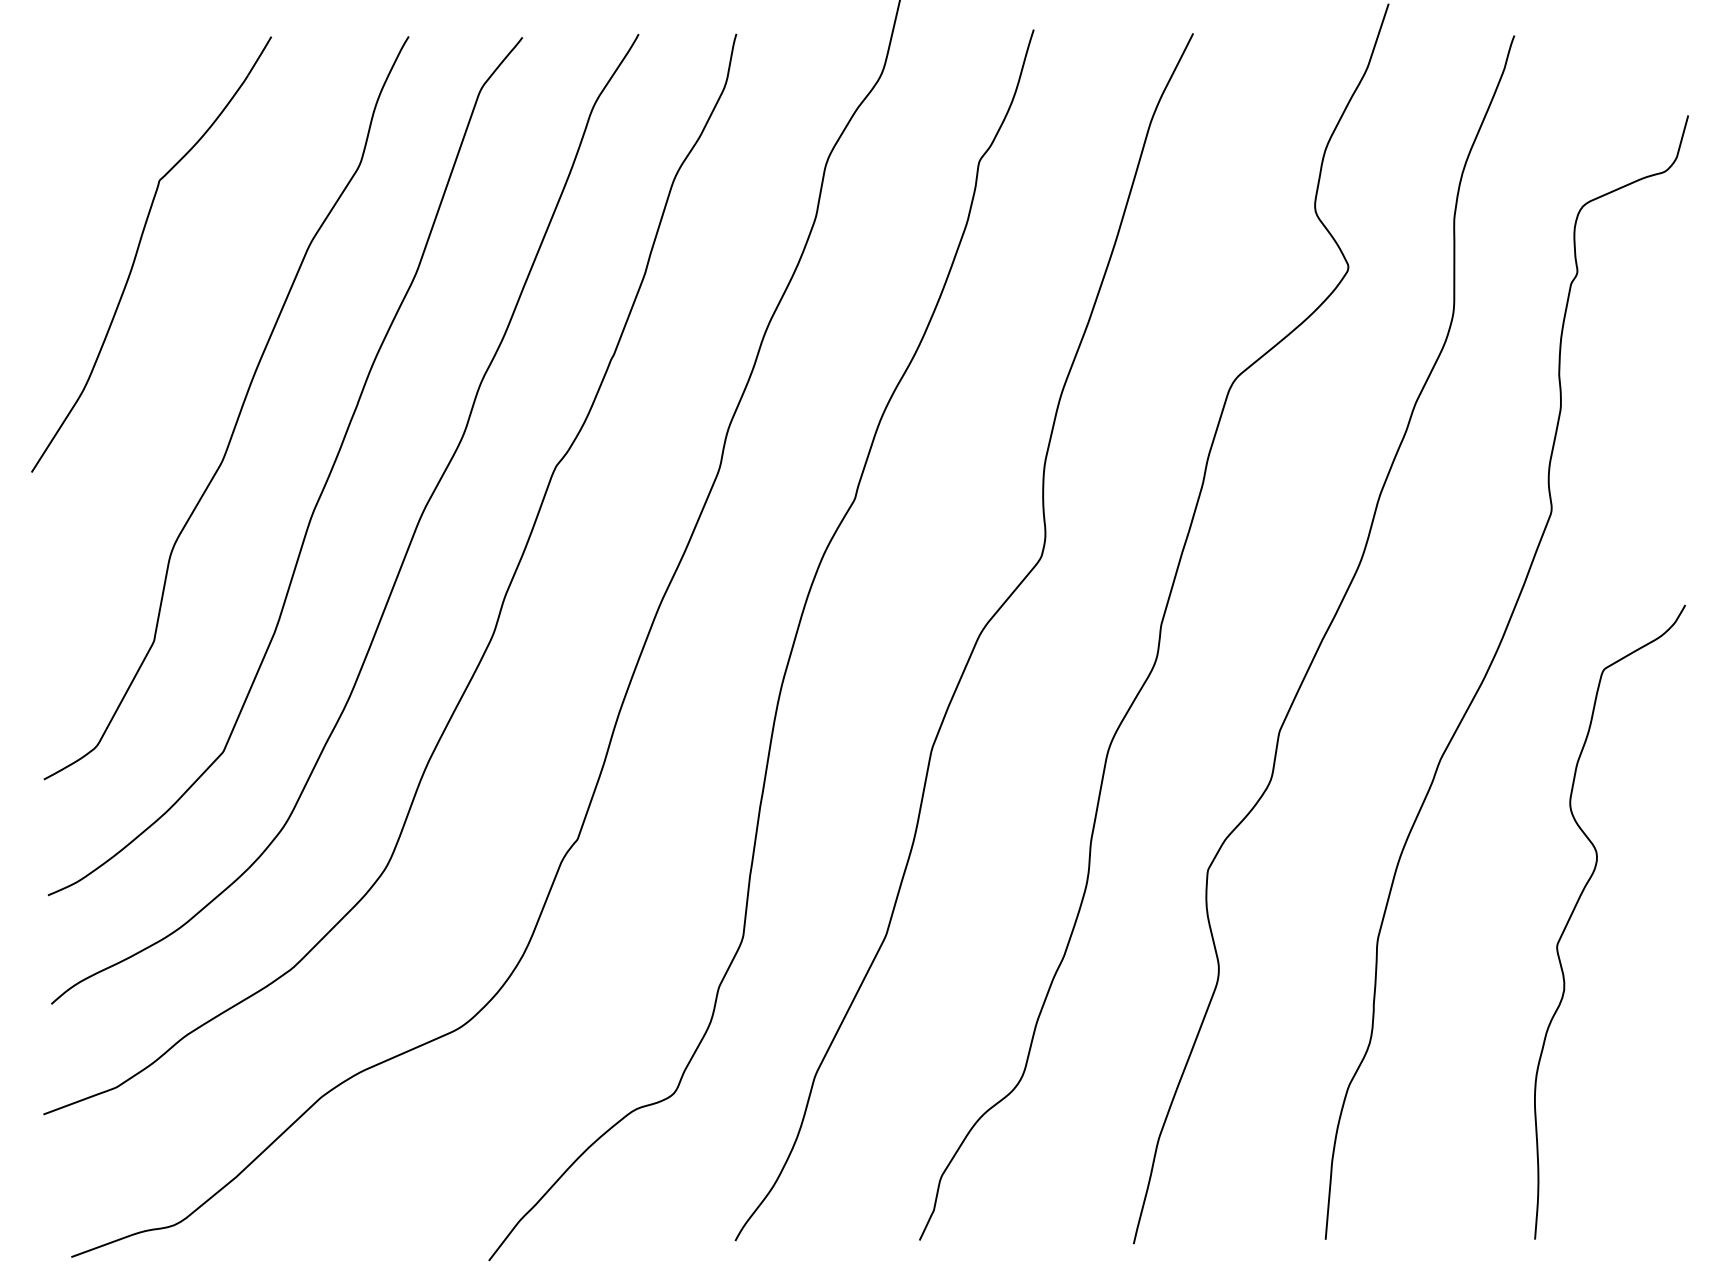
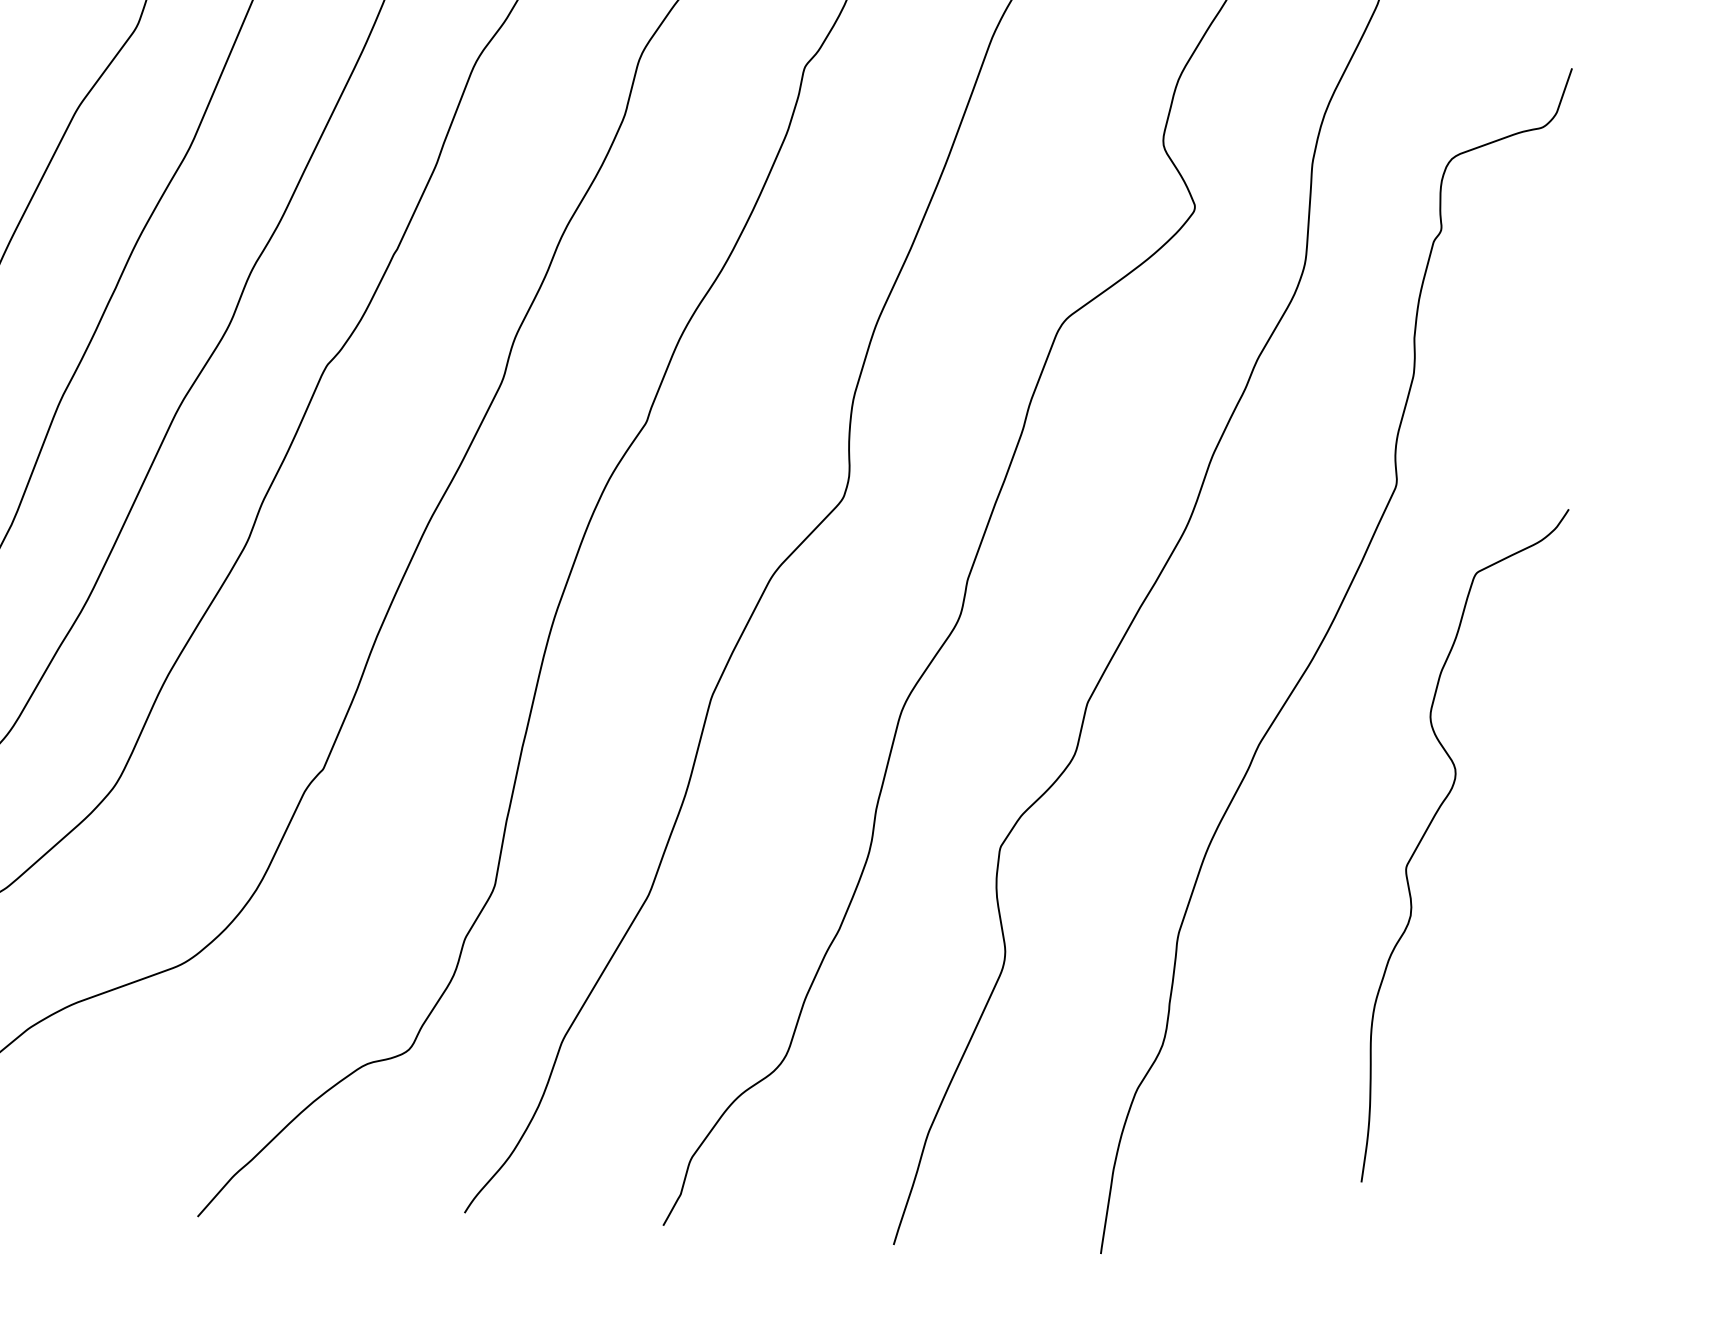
curve: (1577, 904) -> (1431, 824), moved

